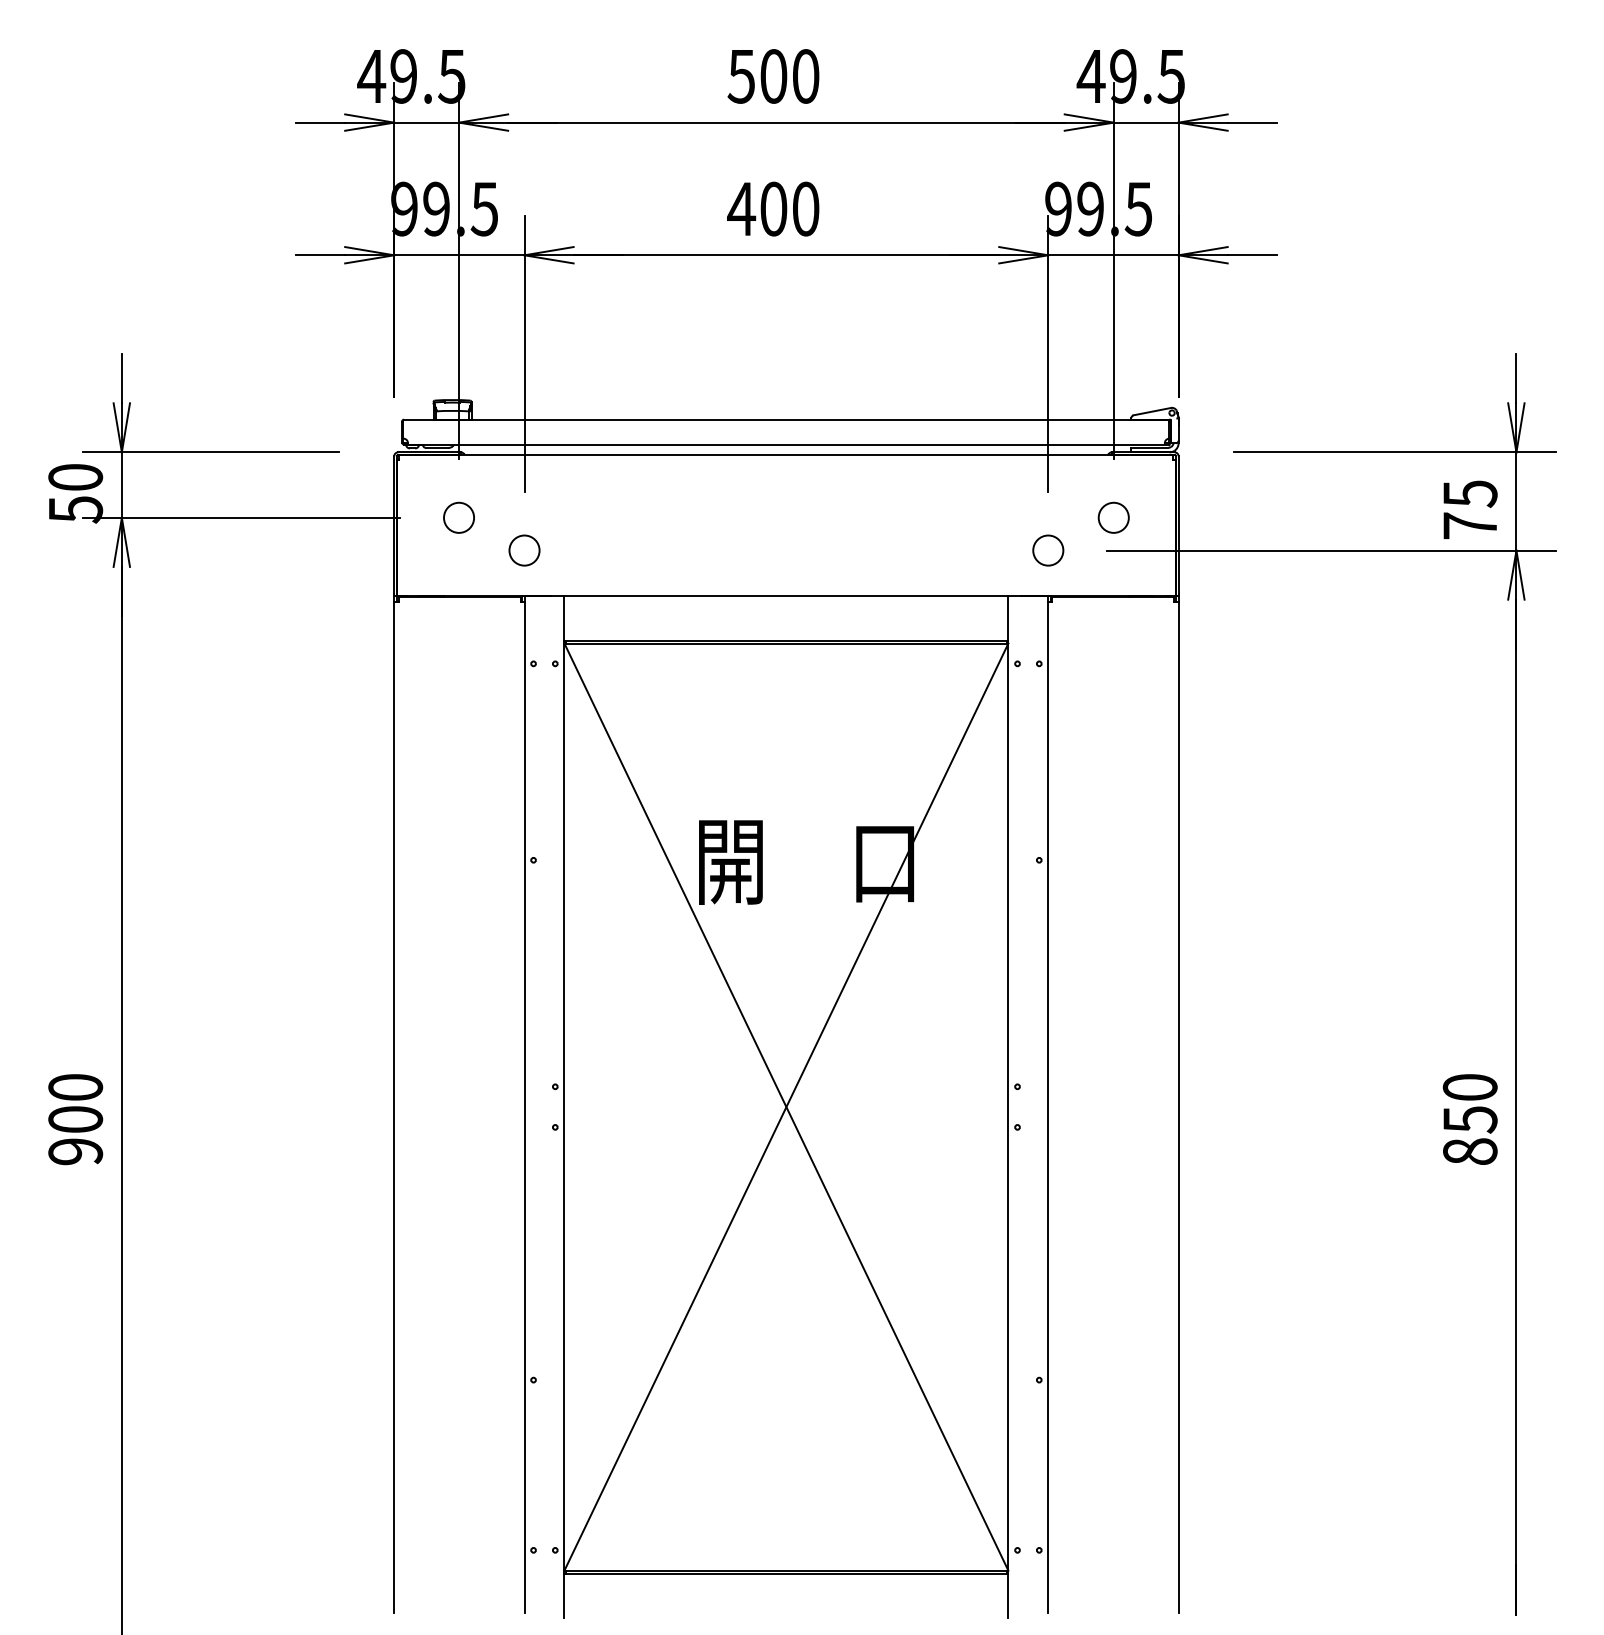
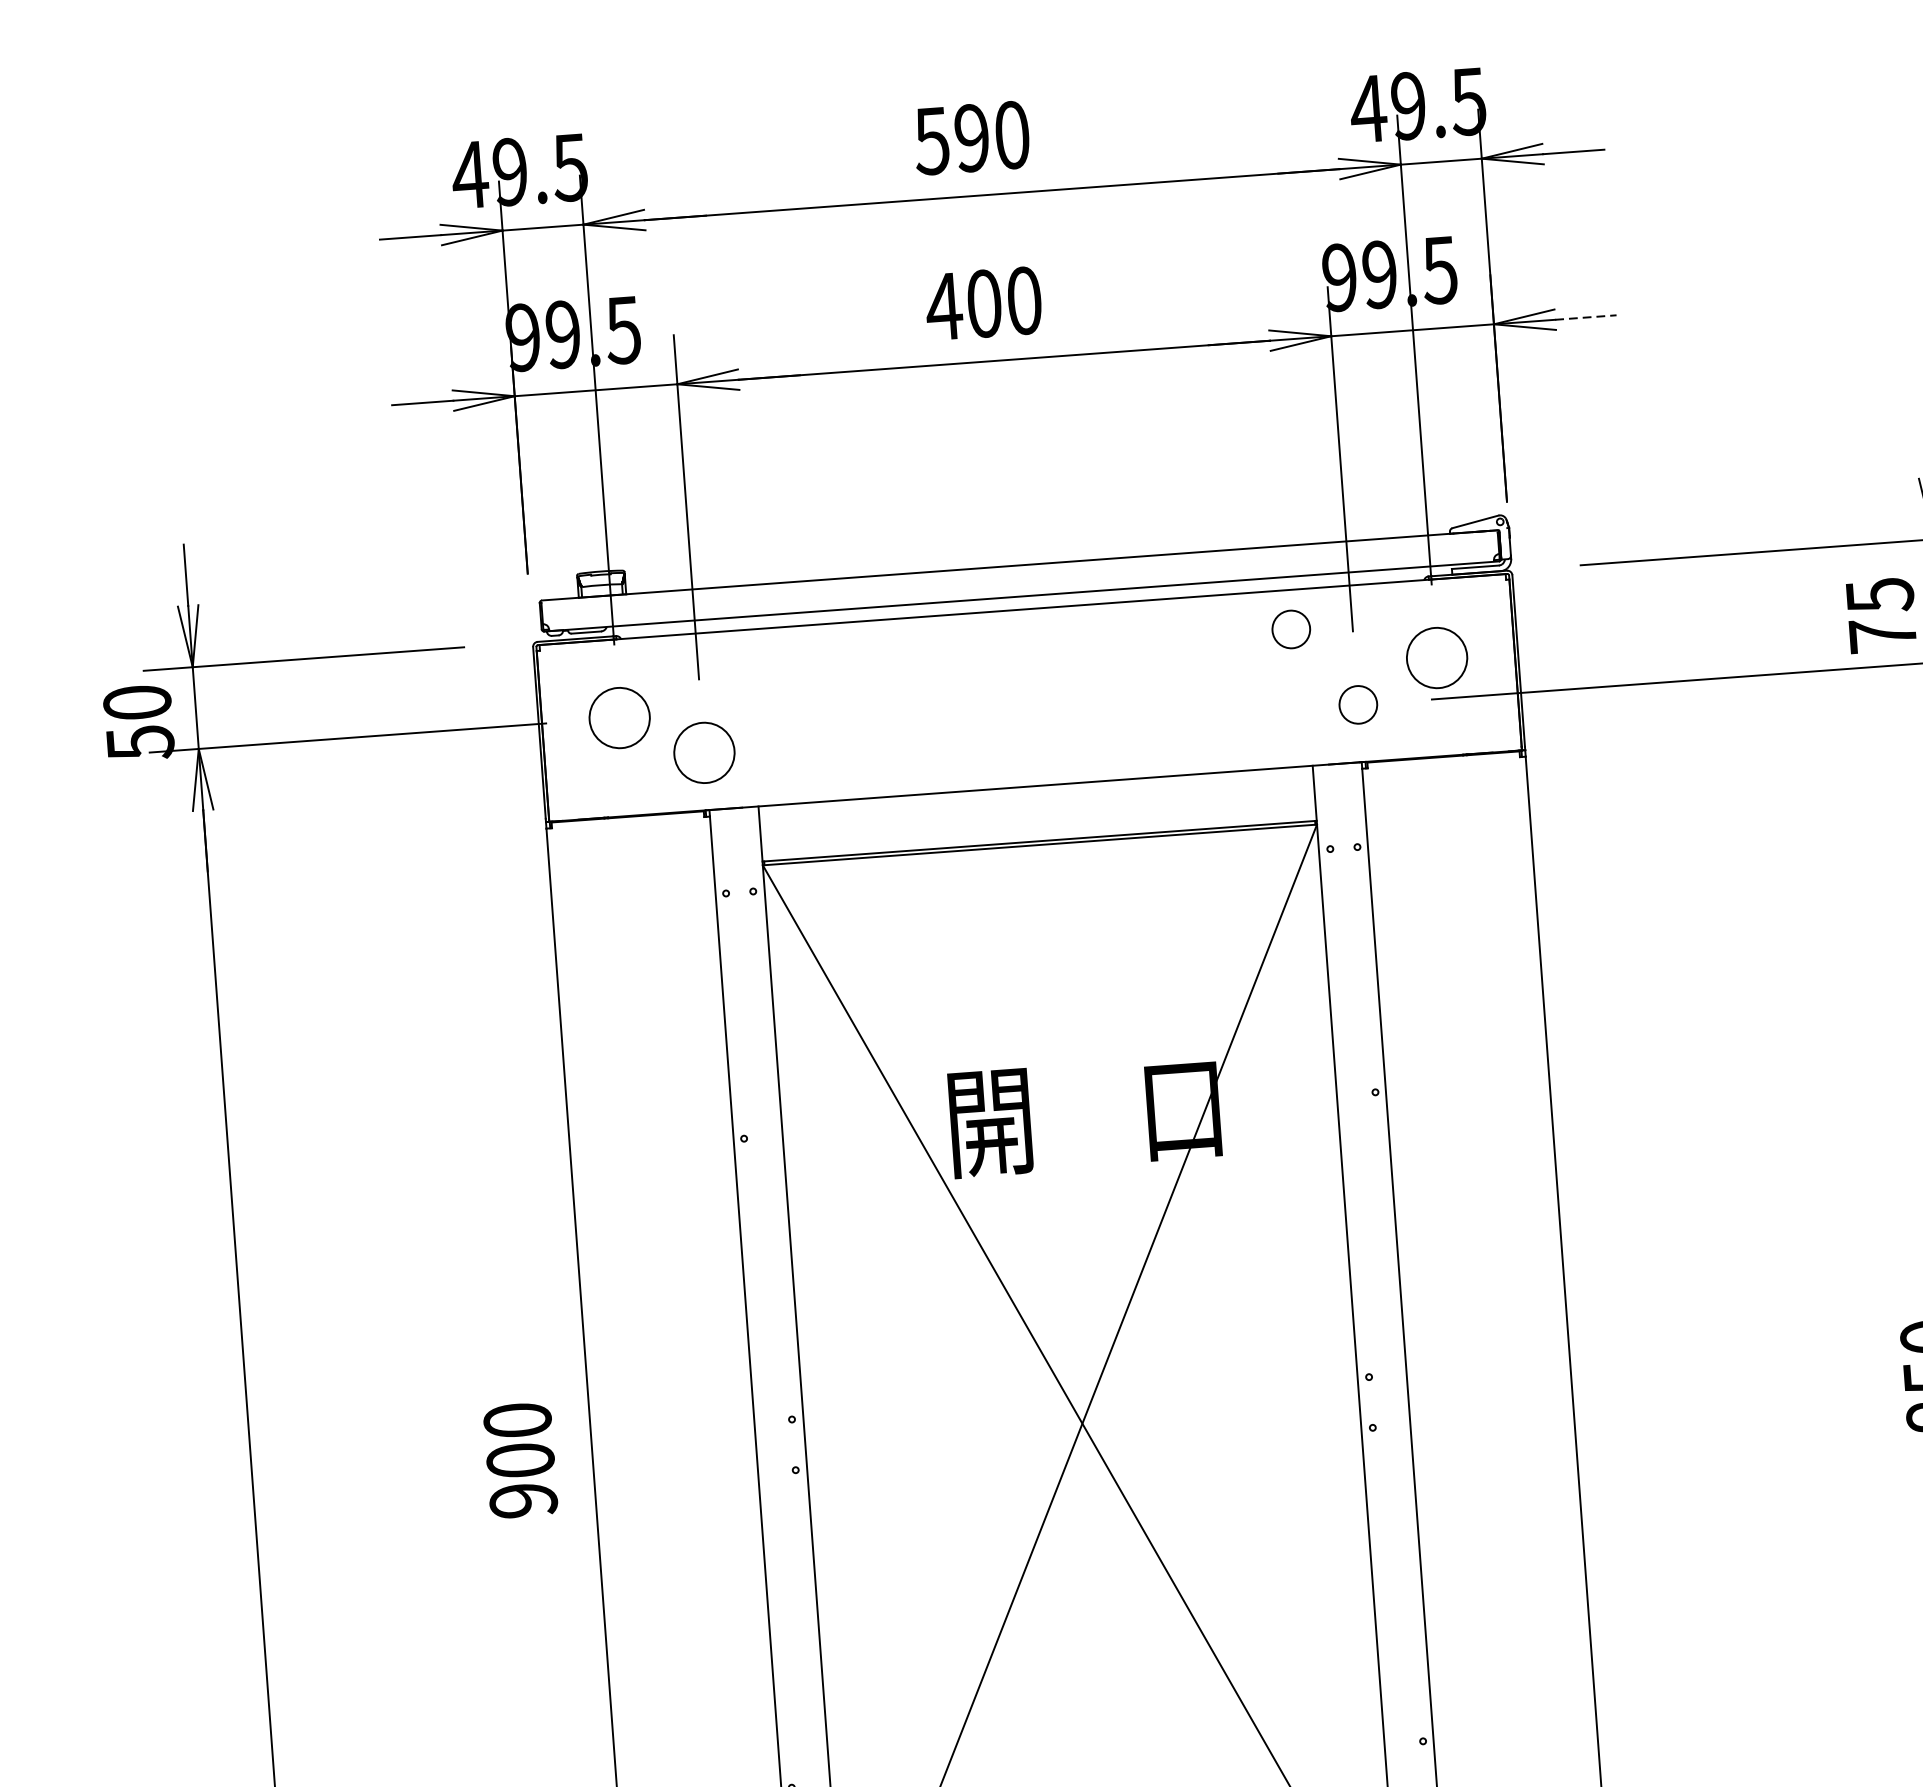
text: (773, 76) -> (971, 138), 500 -> 590
line: (1252, 255) -> (1586, 317), solid -> dashed
circle: (999, 486) -> (1291, 629), added
circle: (459, 517) -> (620, 717), size x1.6
circle: (1113, 517) -> (1436, 657), size x1.6
circle: (524, 550) -> (704, 752), size x1.6
text: (75, 1119) -> (520, 1460), moved

